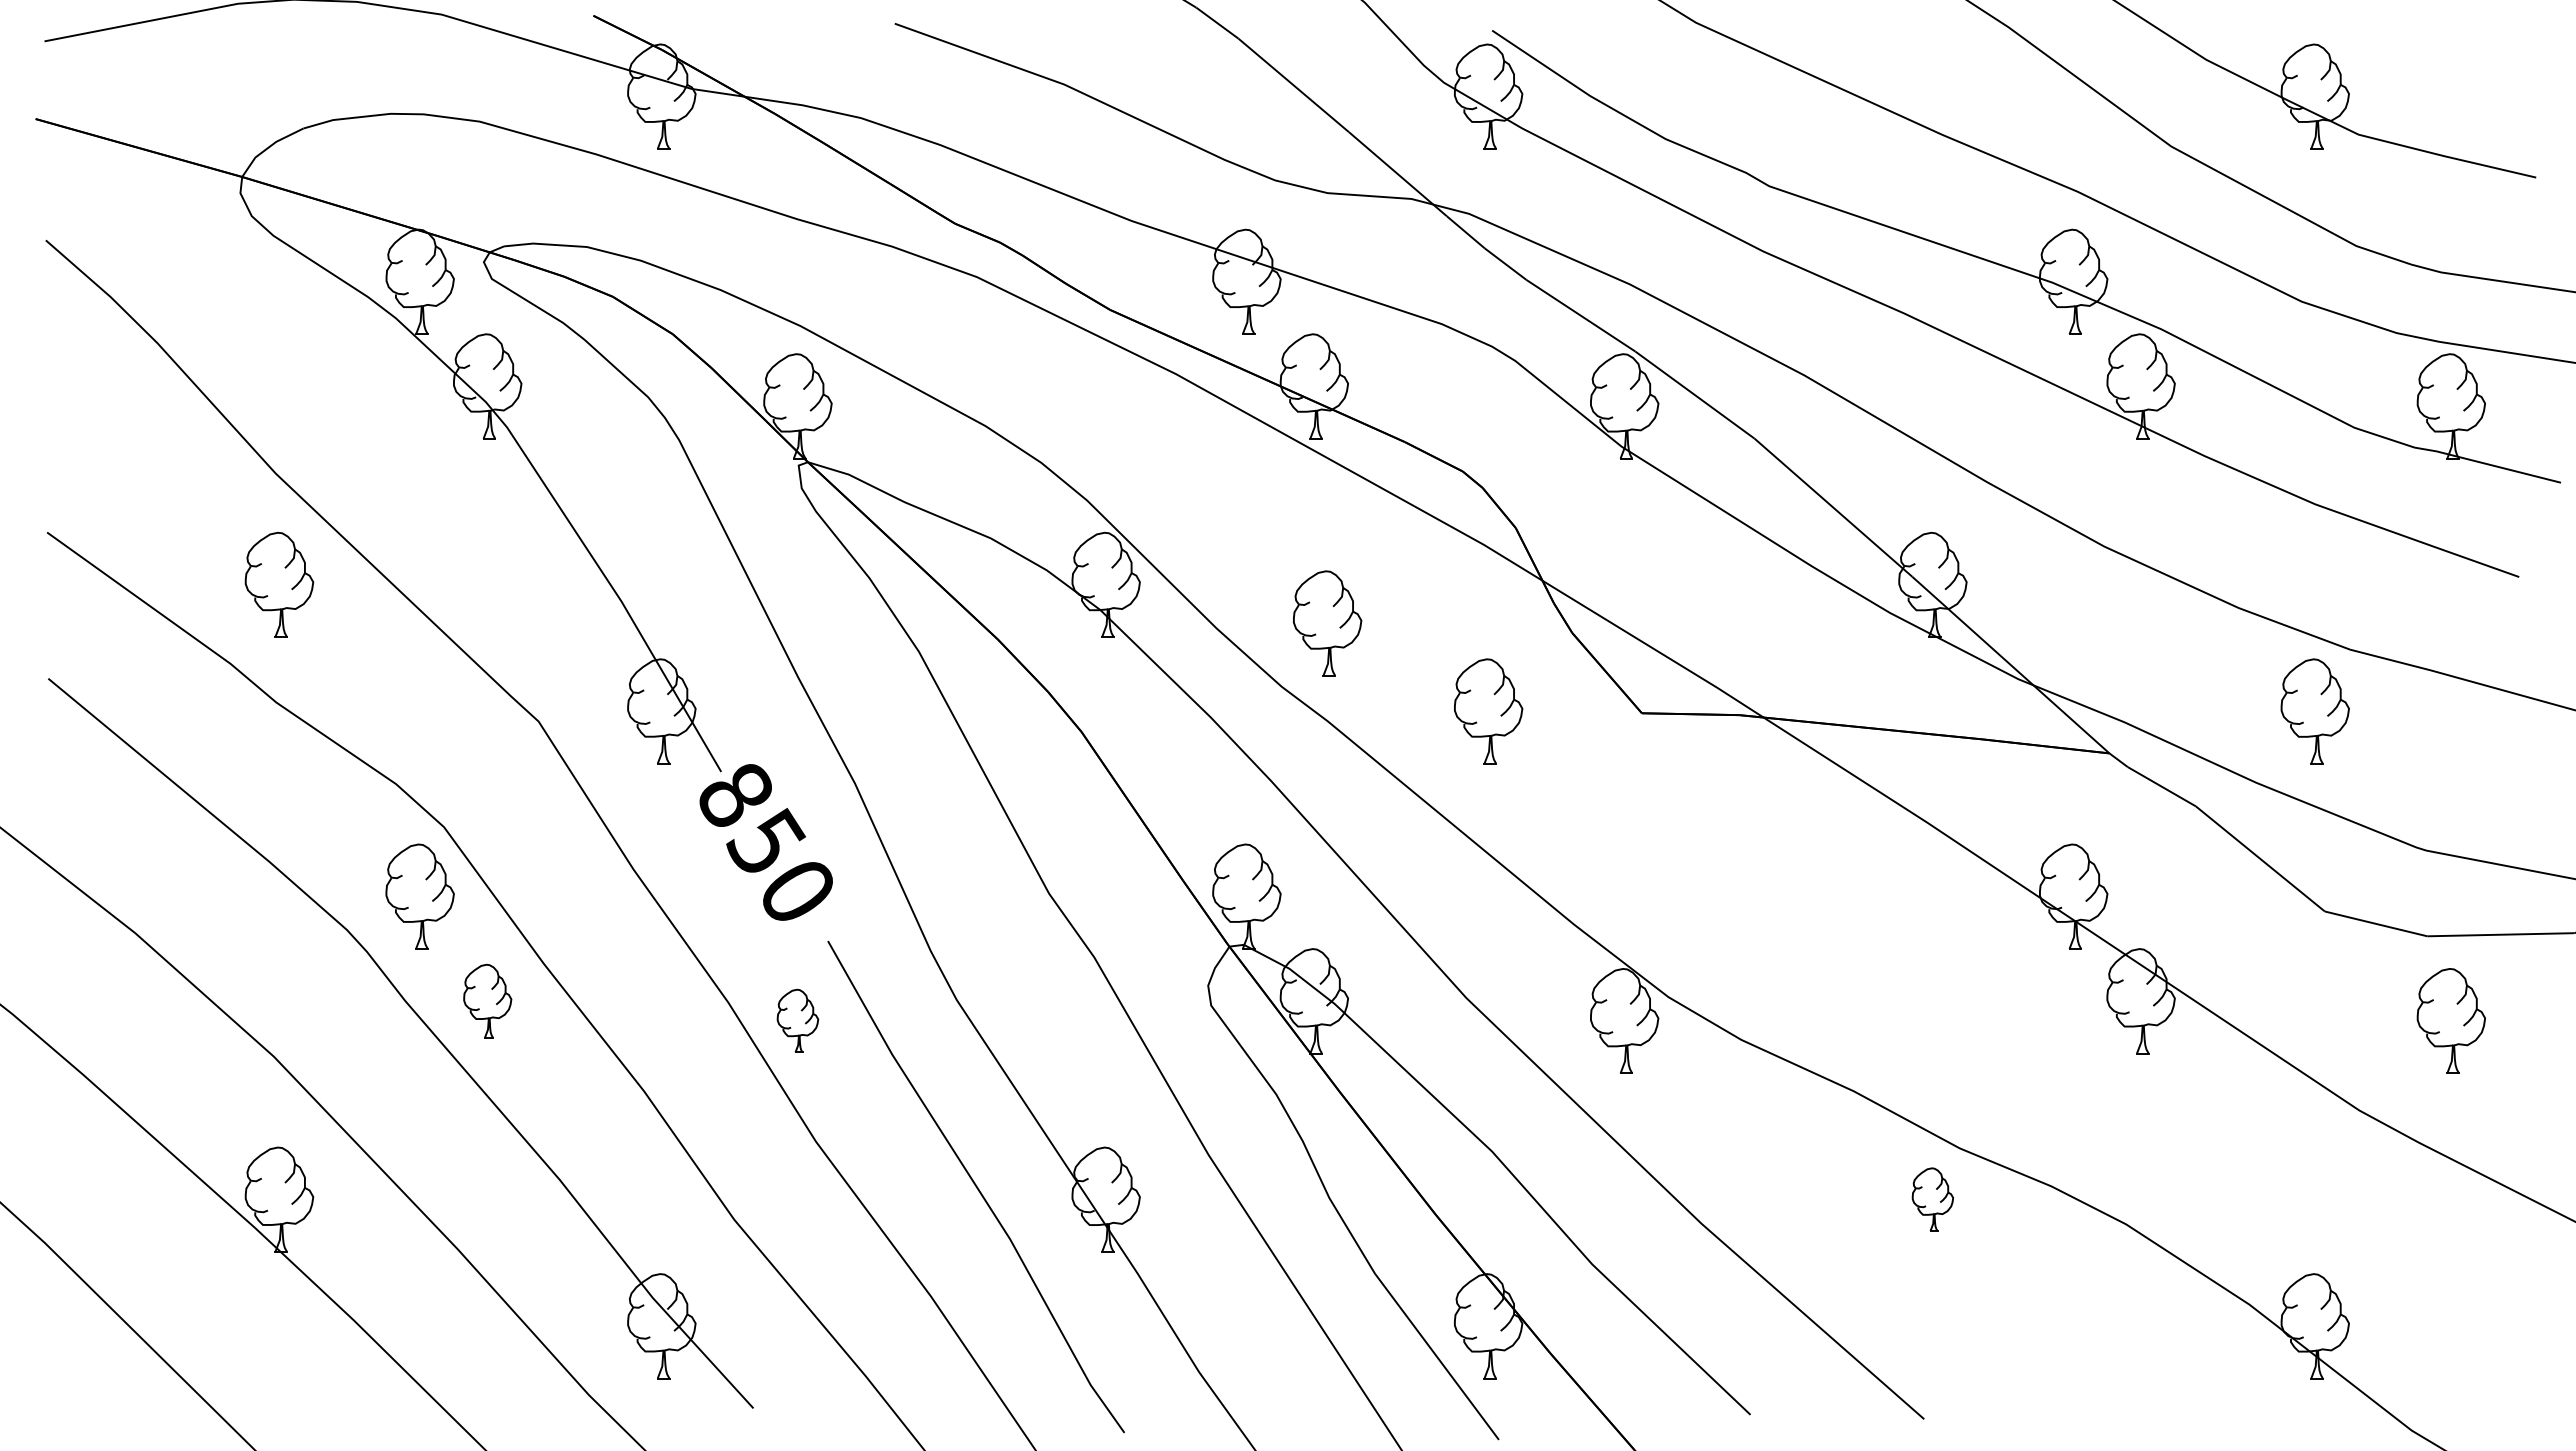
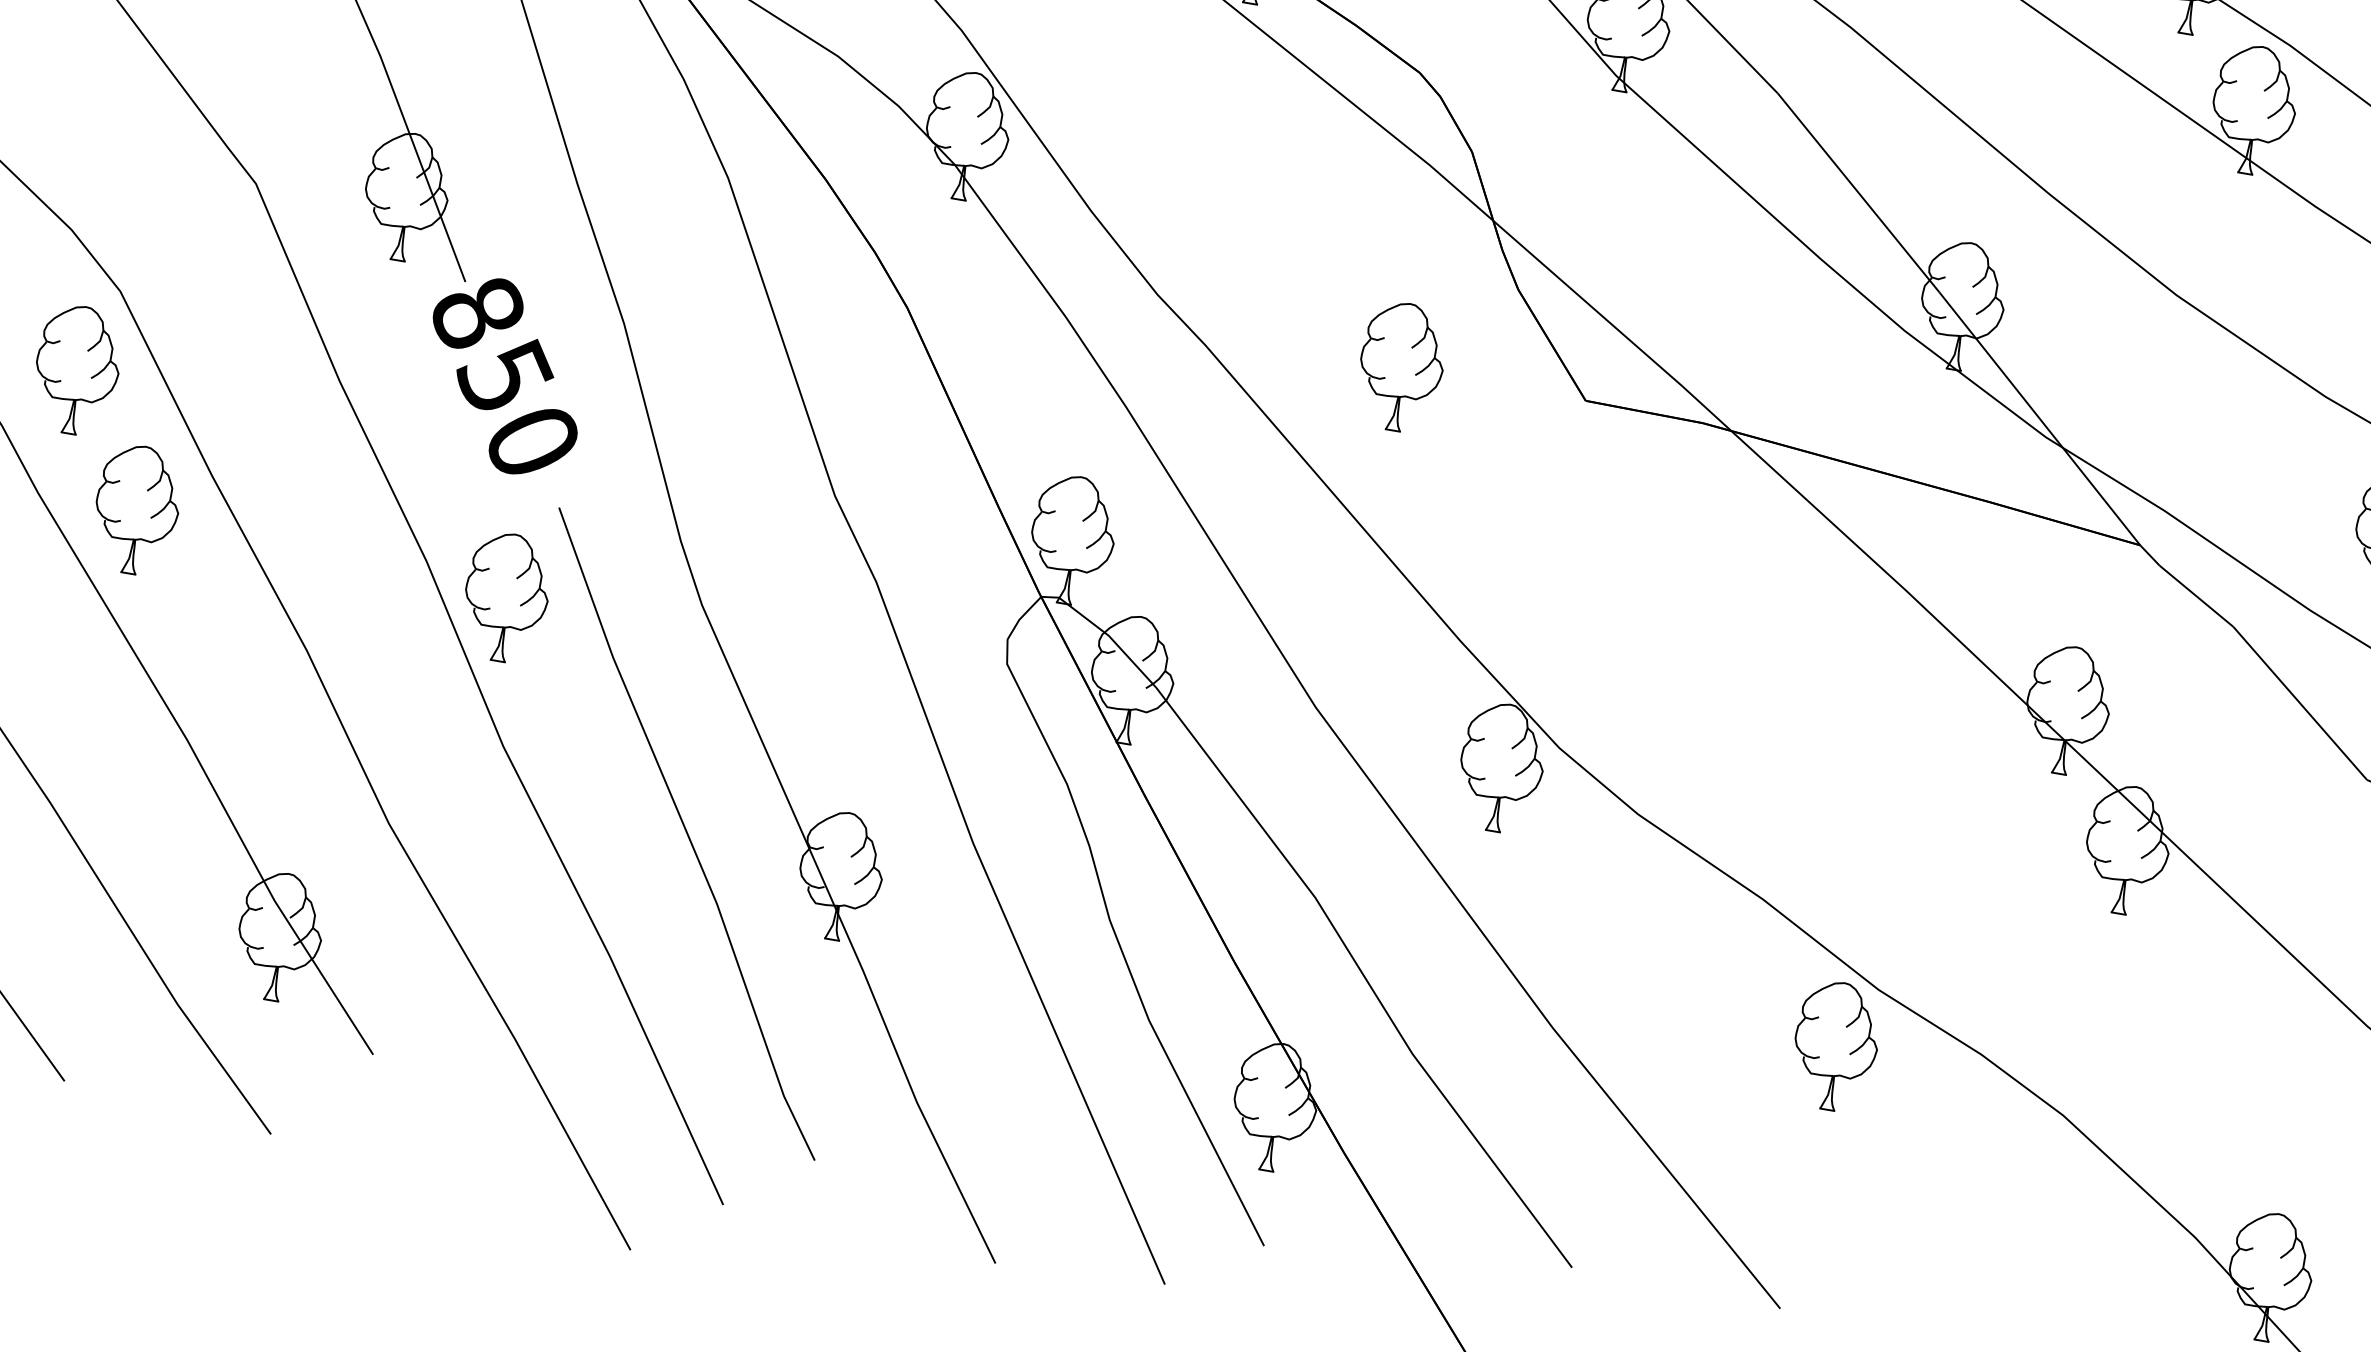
part: (1327, 623) -> (1225, 228), removed
part: (487, 1001) -> (136, 510), size x1.43
part: (797, 1020) -> (506, 596), size x1.67
part: (1932, 1199) -> (1835, 1045), size x1.67

